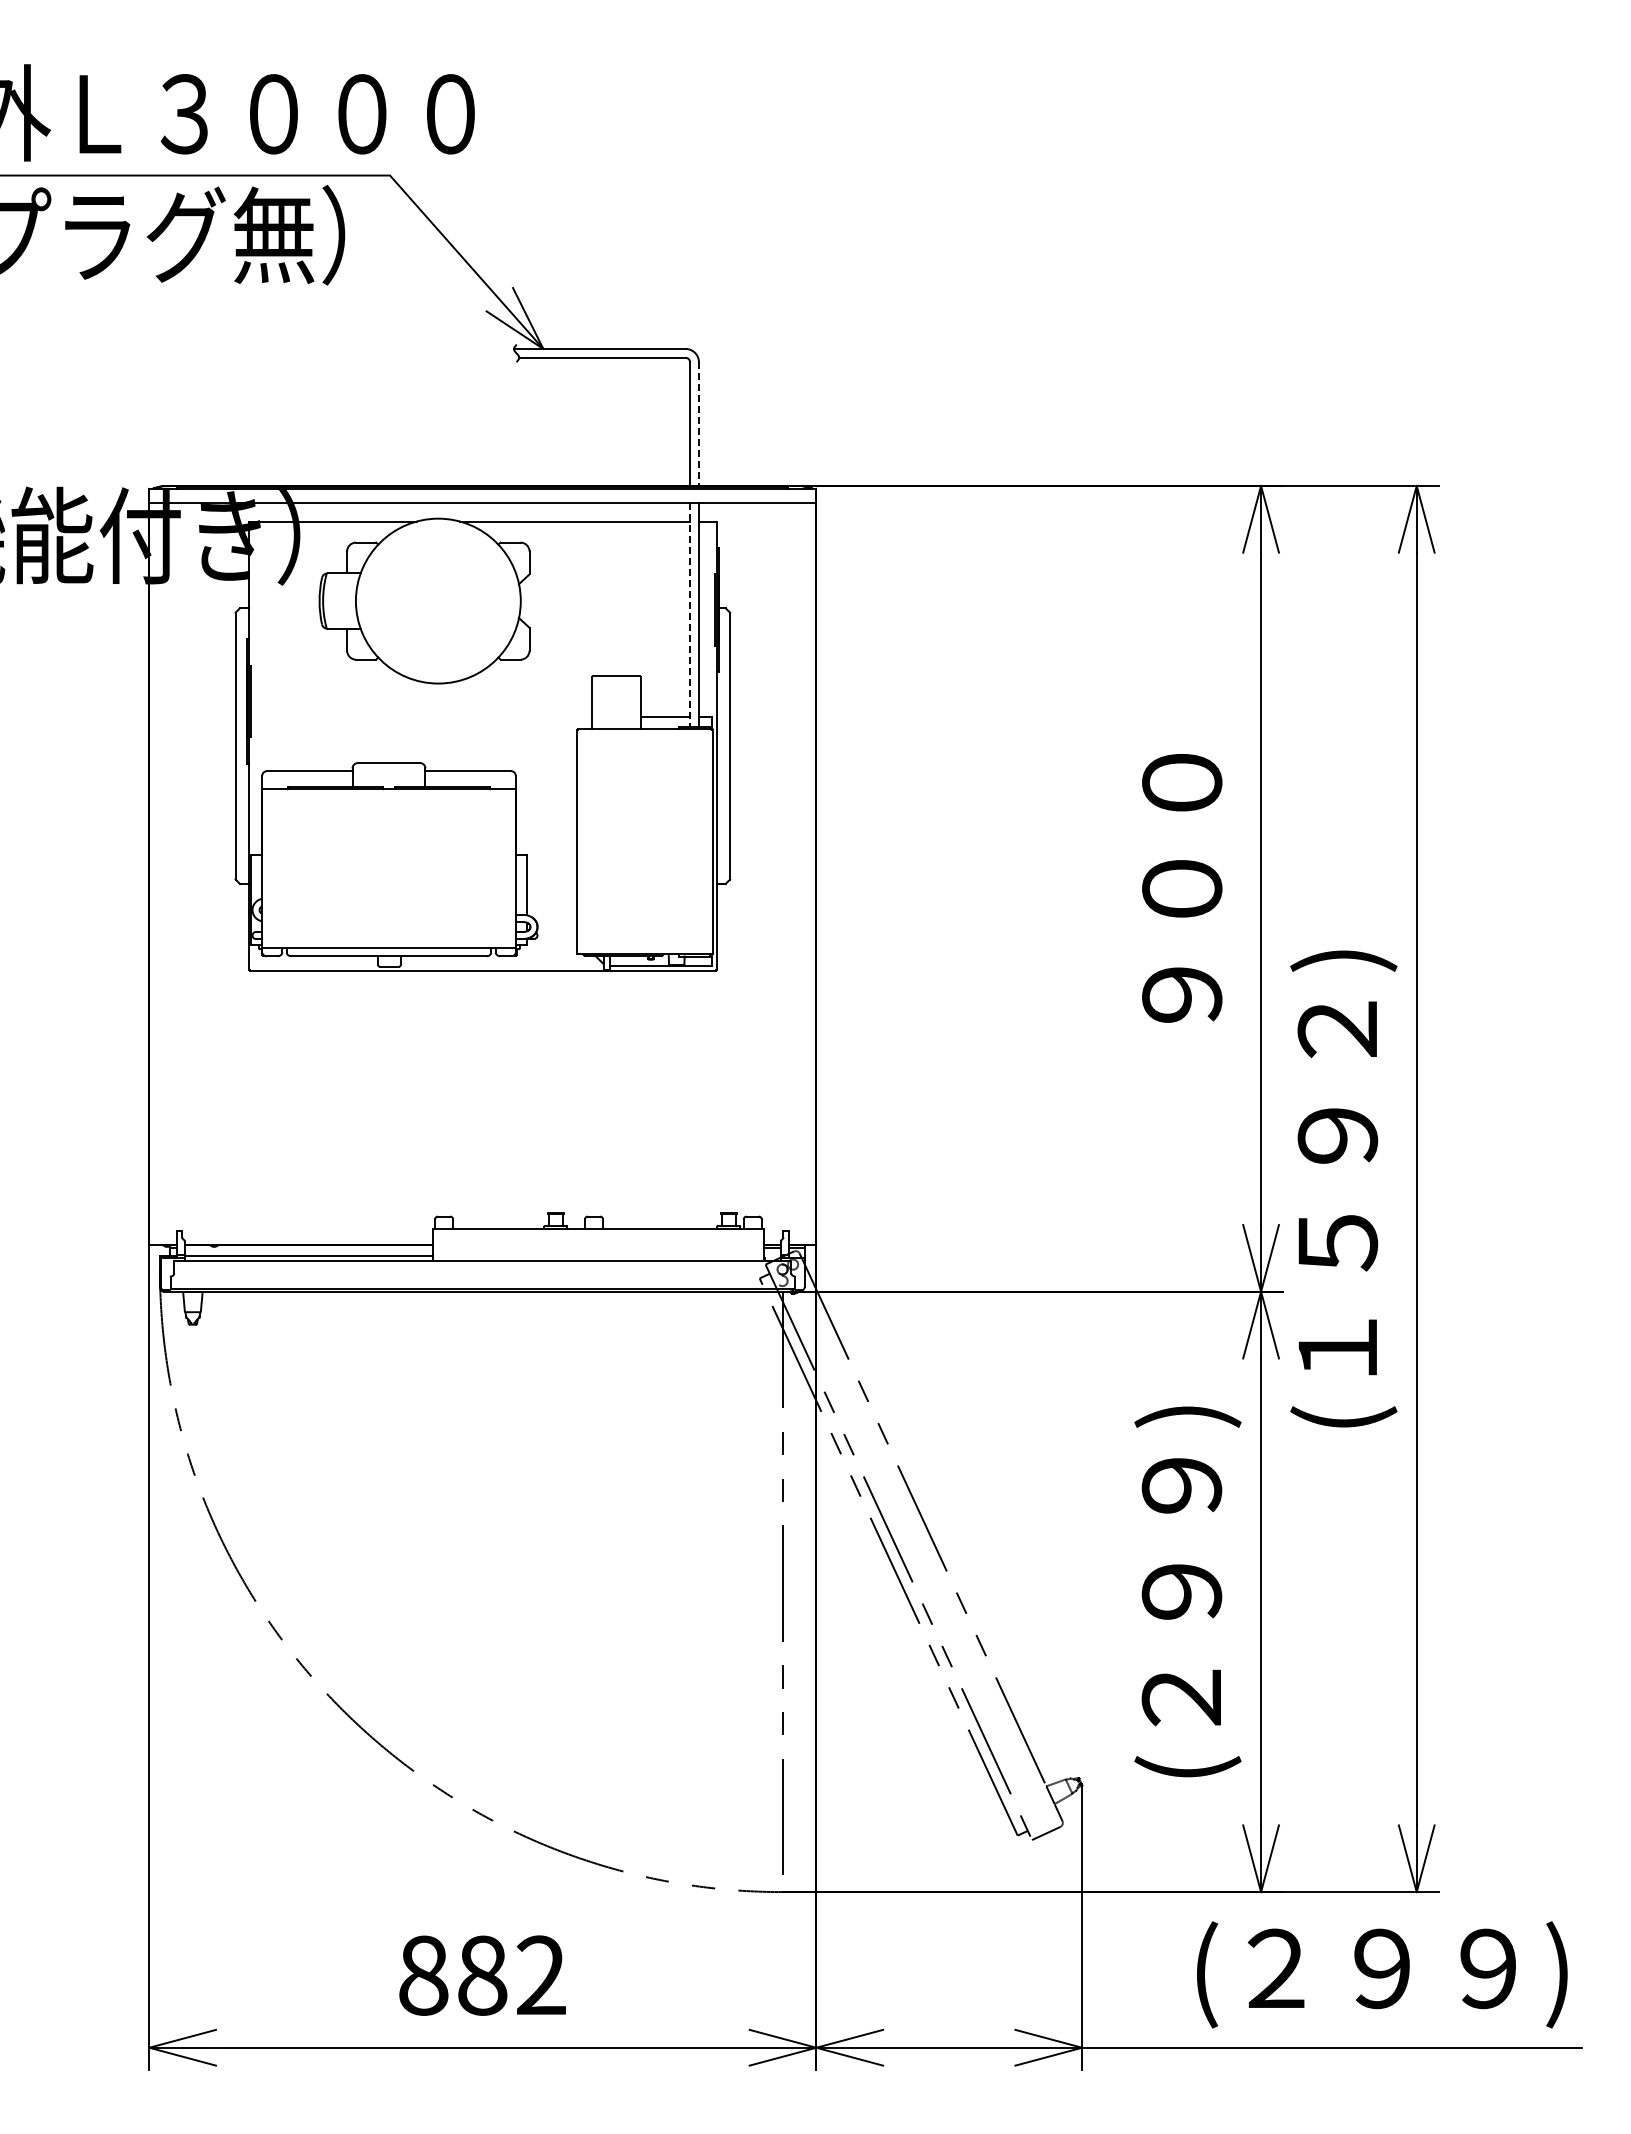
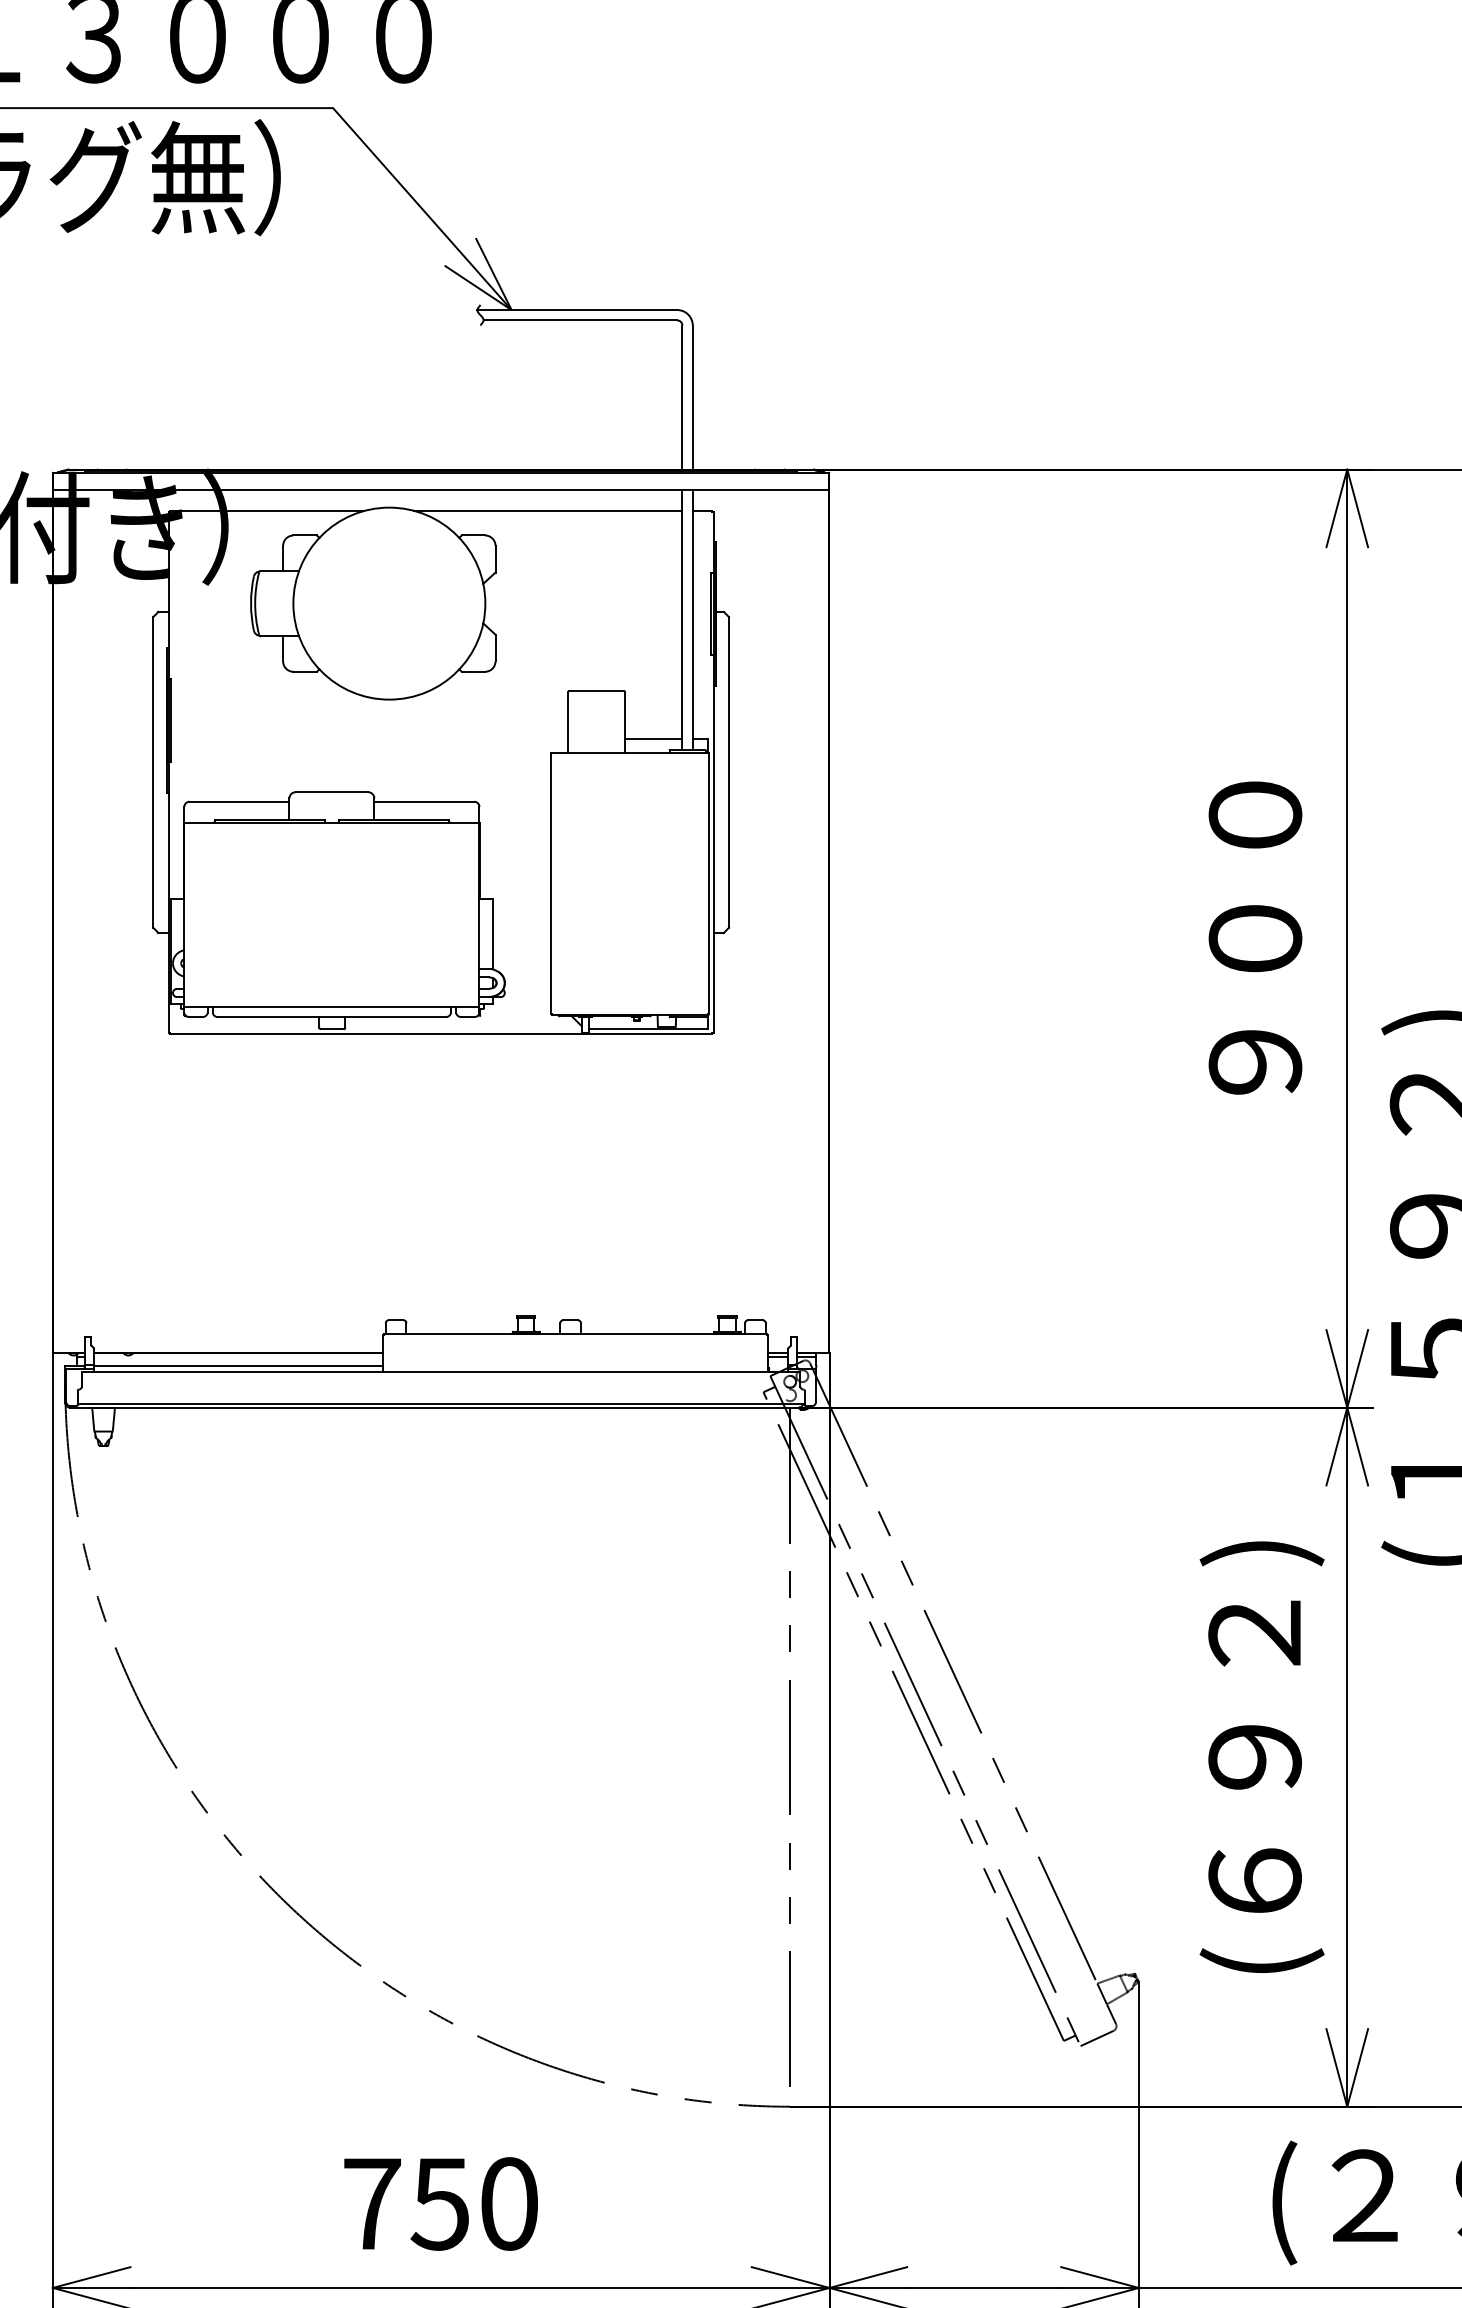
line: (698, 425) -> (692, 399), dashed -> solid
line: (690, 615) -> (682, 620), dashed -> solid
text: (1181, 1591) -> (1254, 1756), (２９９) -> (６９２)
text: (482, 1975) -> (440, 2203), 882 -> 750

